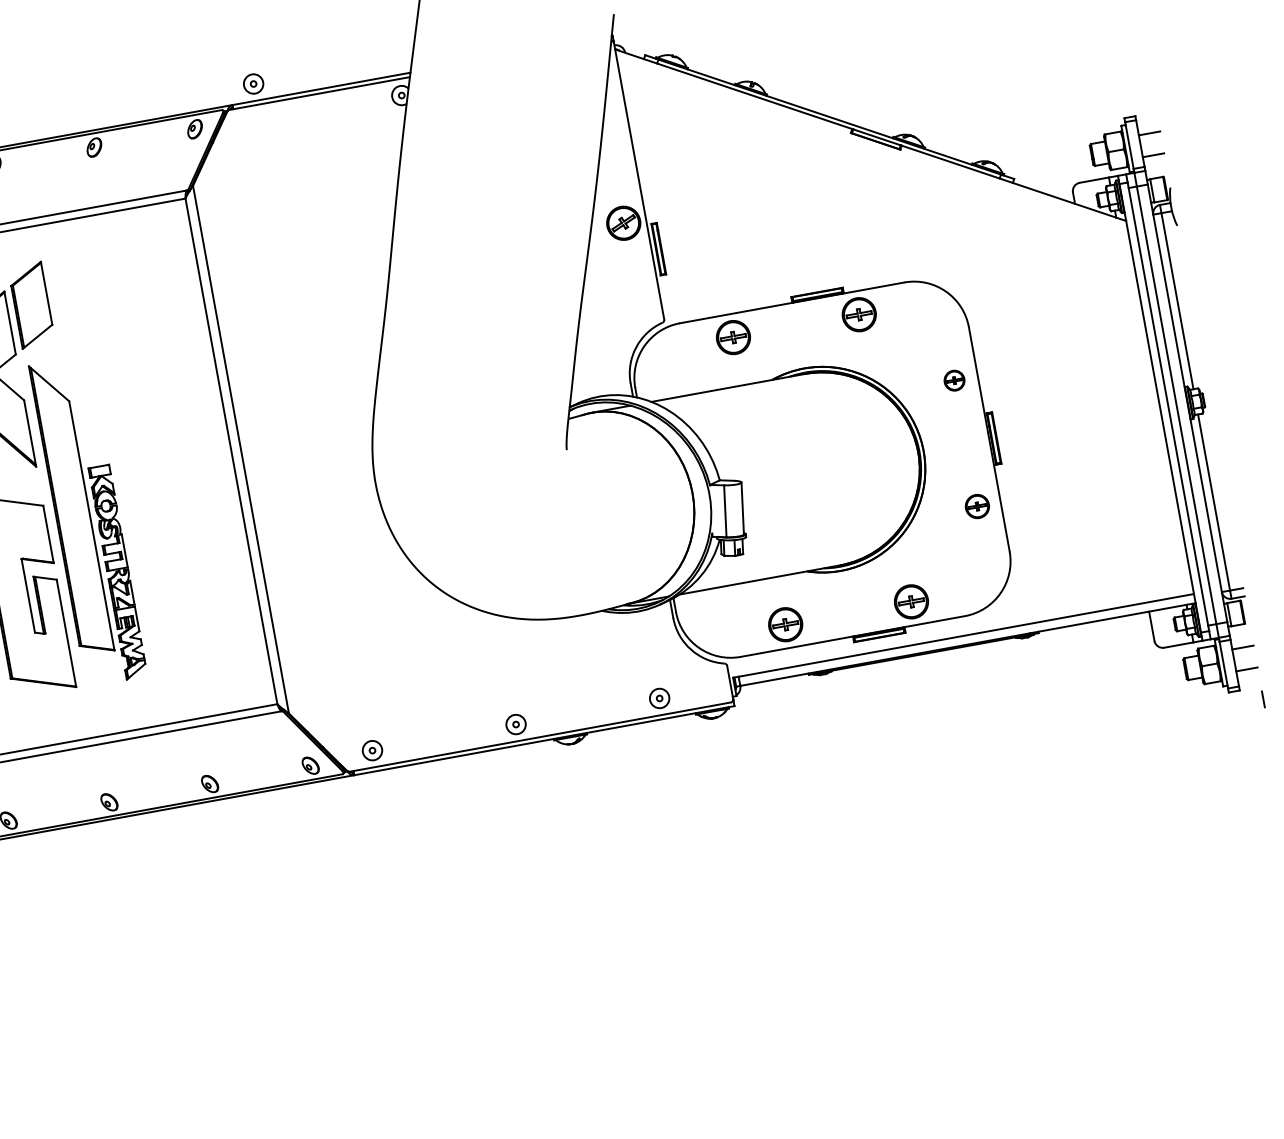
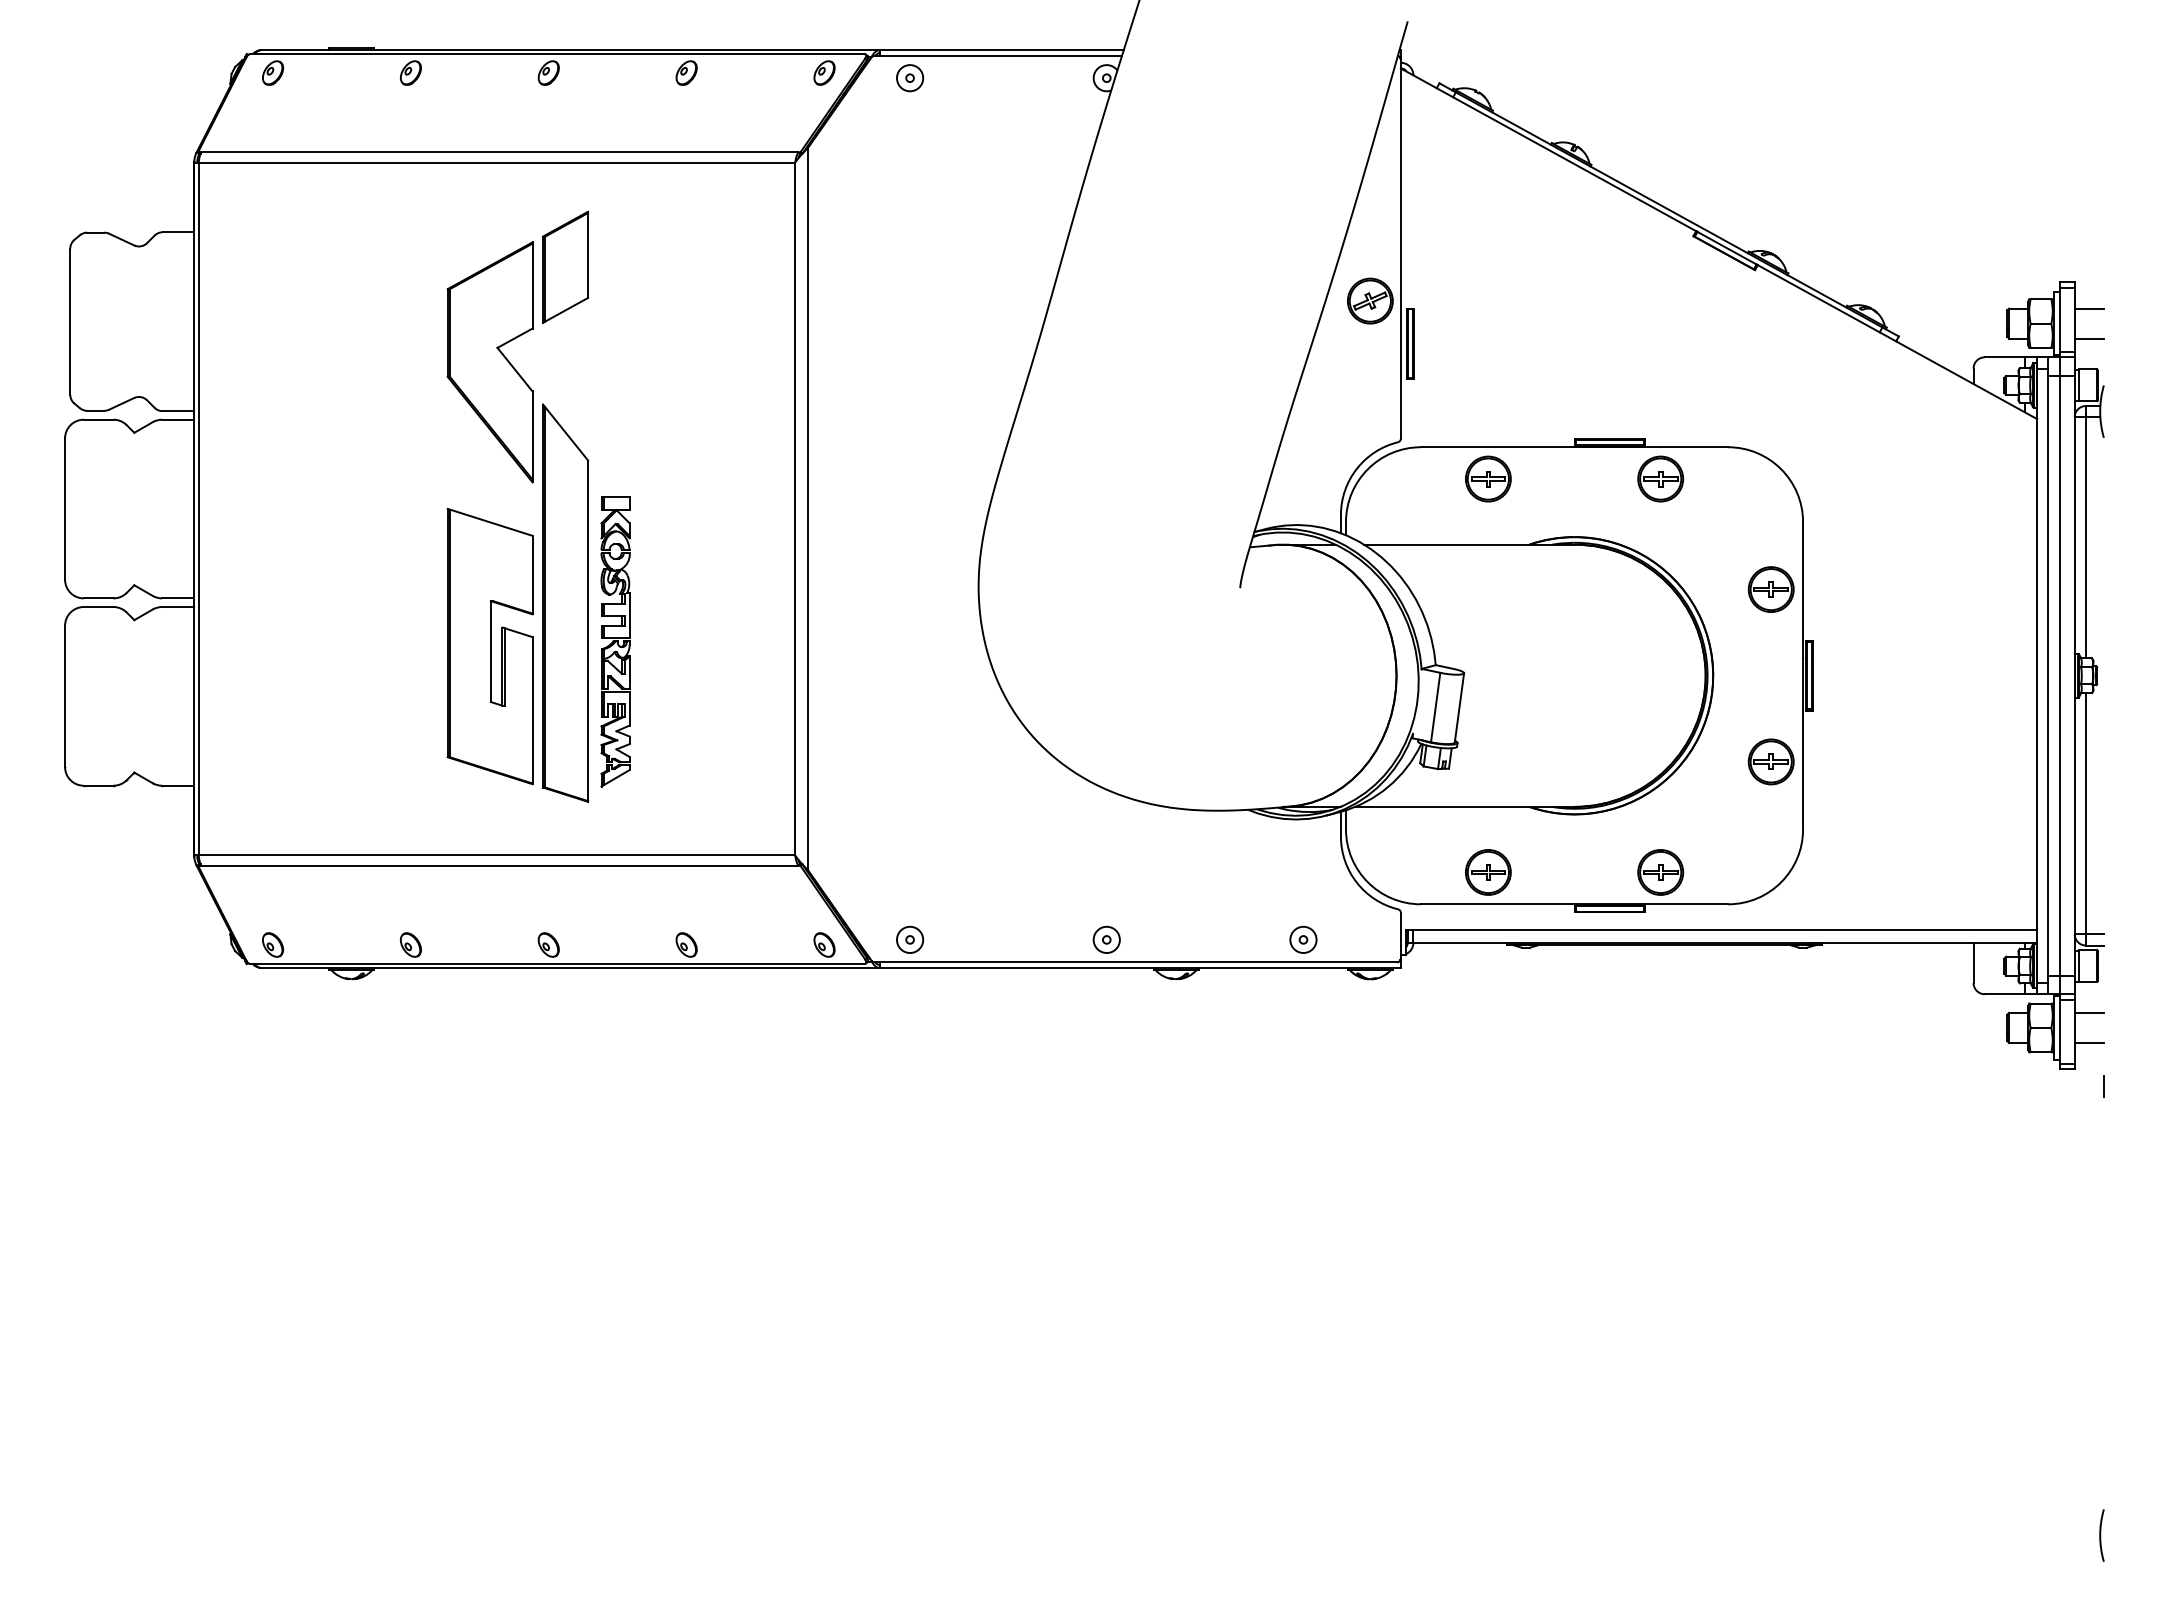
part: (253, 84) -> (910, 78), moved
part: (954, 380) -> (1770, 589), size x1.67
part: (976, 506) -> (1770, 761), size x1.43
part: (71, 507) -> (565, 602), moved

